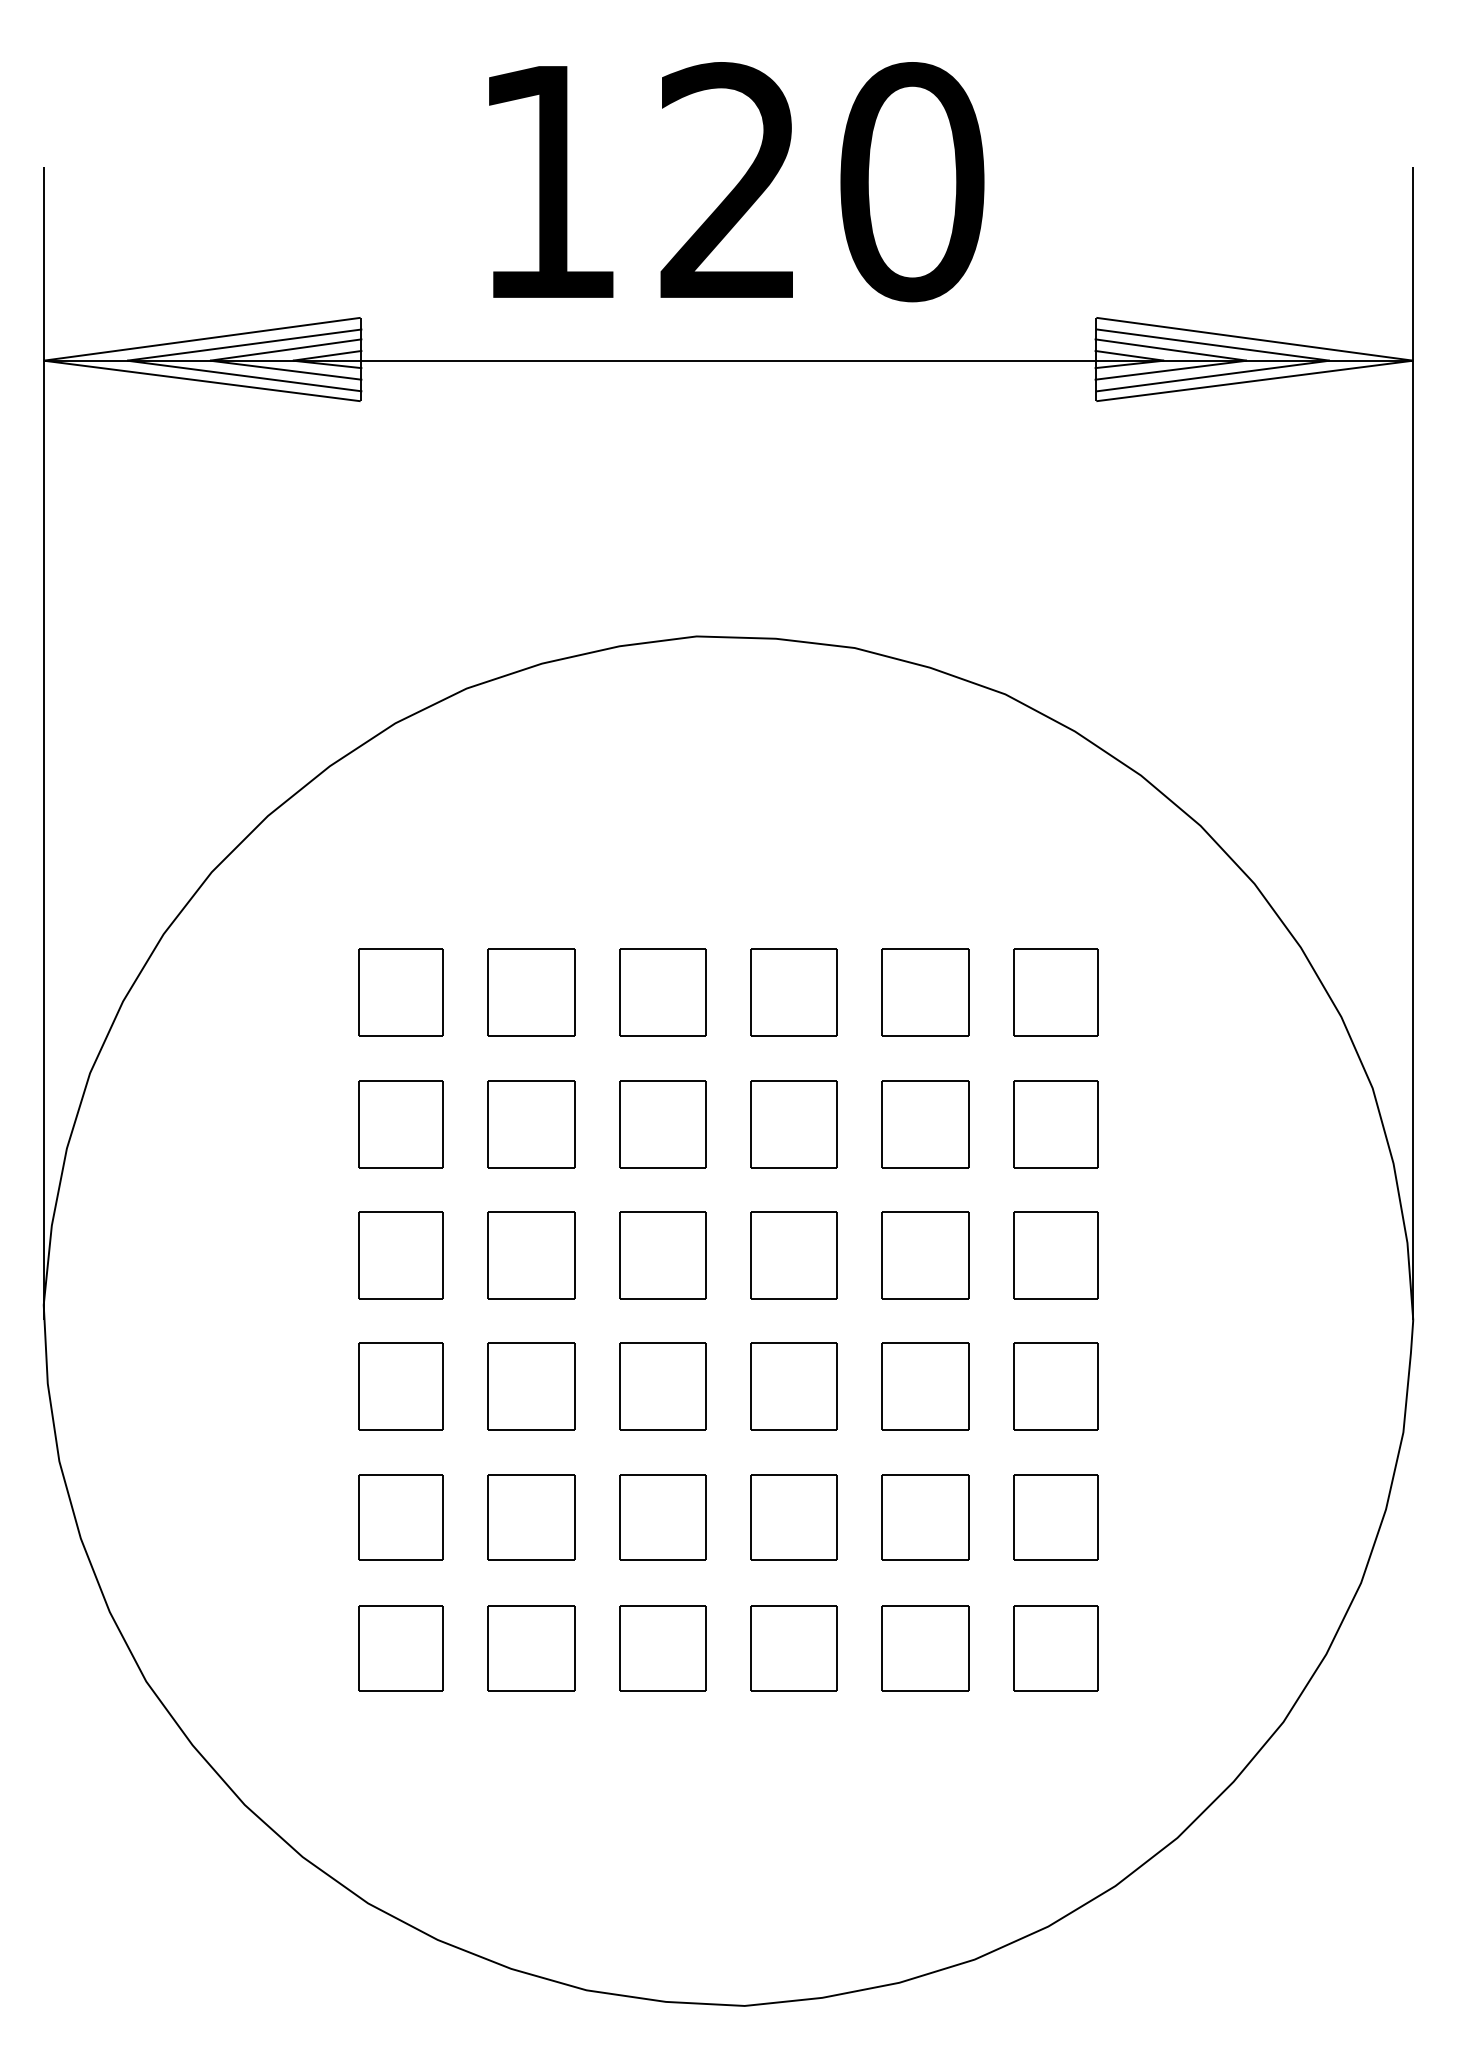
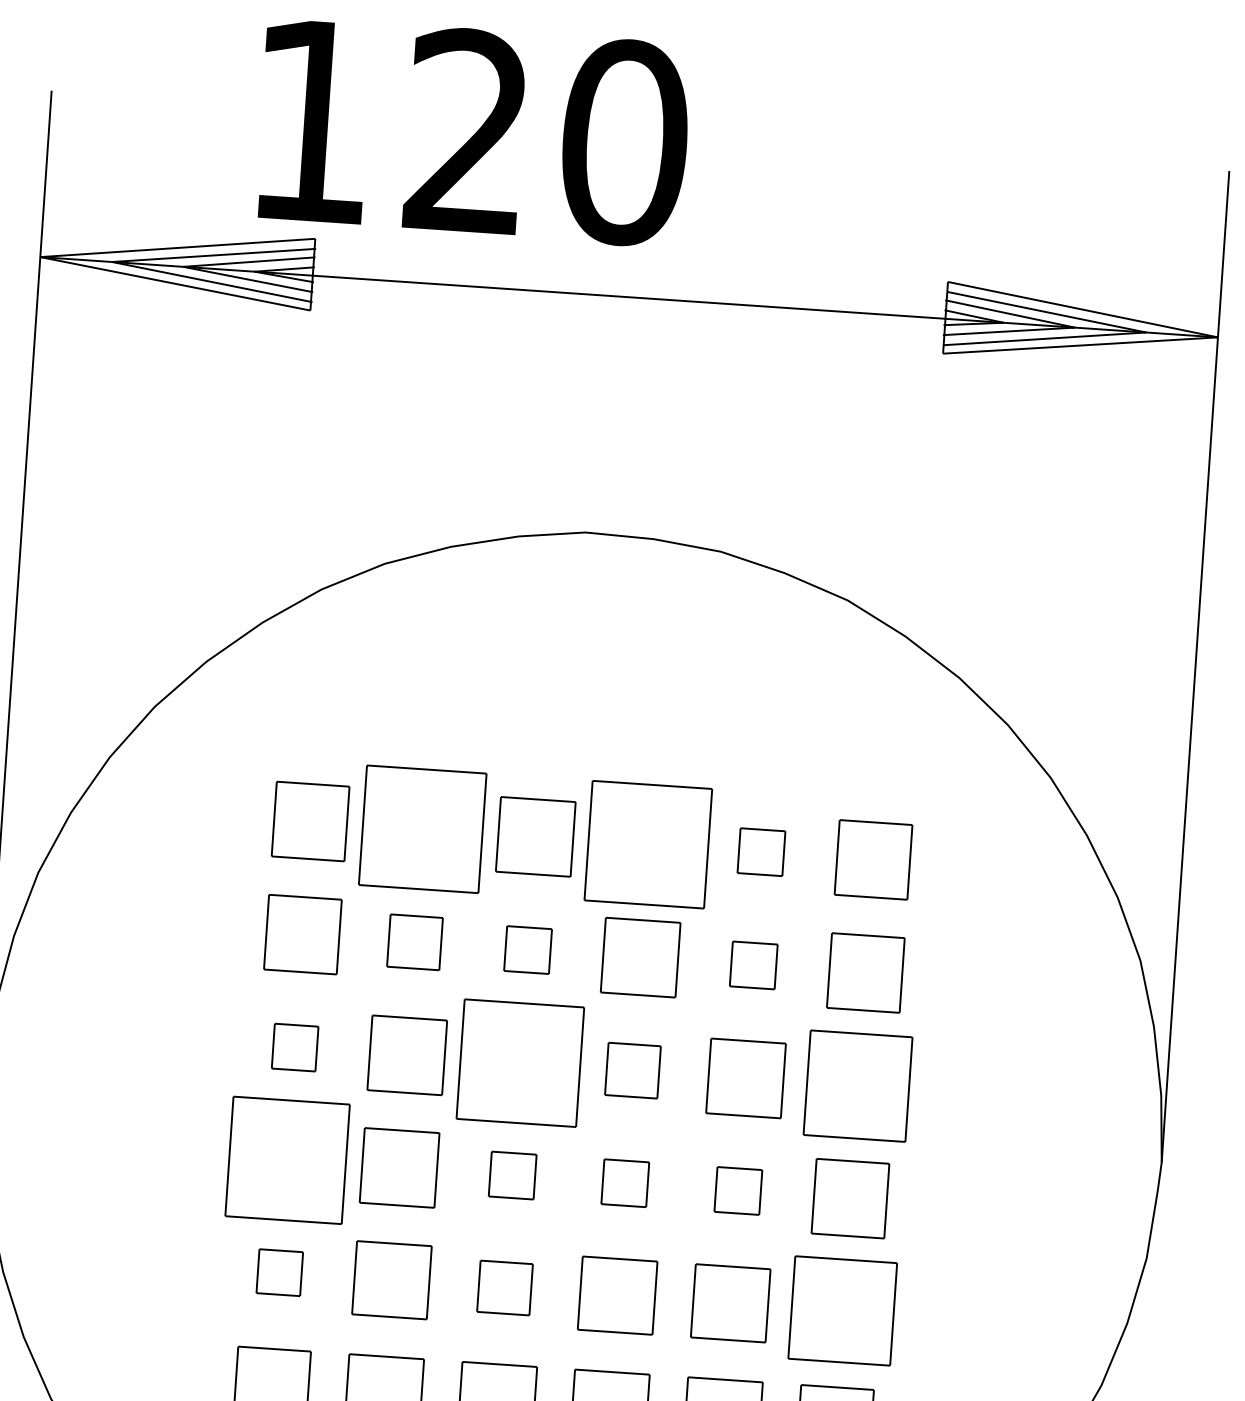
text: (736, 182) -> (473, 132), moved
part: (531, 992) -> (422, 828), size x1.6
part: (793, 992) -> (648, 844), size x1.6
part: (925, 992) -> (761, 852), size x0.6
part: (531, 1124) -> (414, 942), size x0.7
part: (662, 1124) -> (527, 950), size x0.6
part: (925, 1124) -> (753, 965), size x0.6
part: (400, 1255) -> (294, 1047), size x0.6
part: (662, 1255) -> (519, 1062), size x1.6
part: (793, 1255) -> (632, 1070), size x0.7
part: (1055, 1255) -> (857, 1085), size x1.4
part: (400, 1386) -> (286, 1160), size x1.6
part: (662, 1386) -> (512, 1175), size x0.6
part: (793, 1386) -> (624, 1183), size x0.6
part: (925, 1386) -> (738, 1190), size x0.6
part: (400, 1517) -> (279, 1272), size x0.6
part: (662, 1517) -> (504, 1288), size x0.7
part: (1055, 1517) -> (842, 1311), size x1.4

